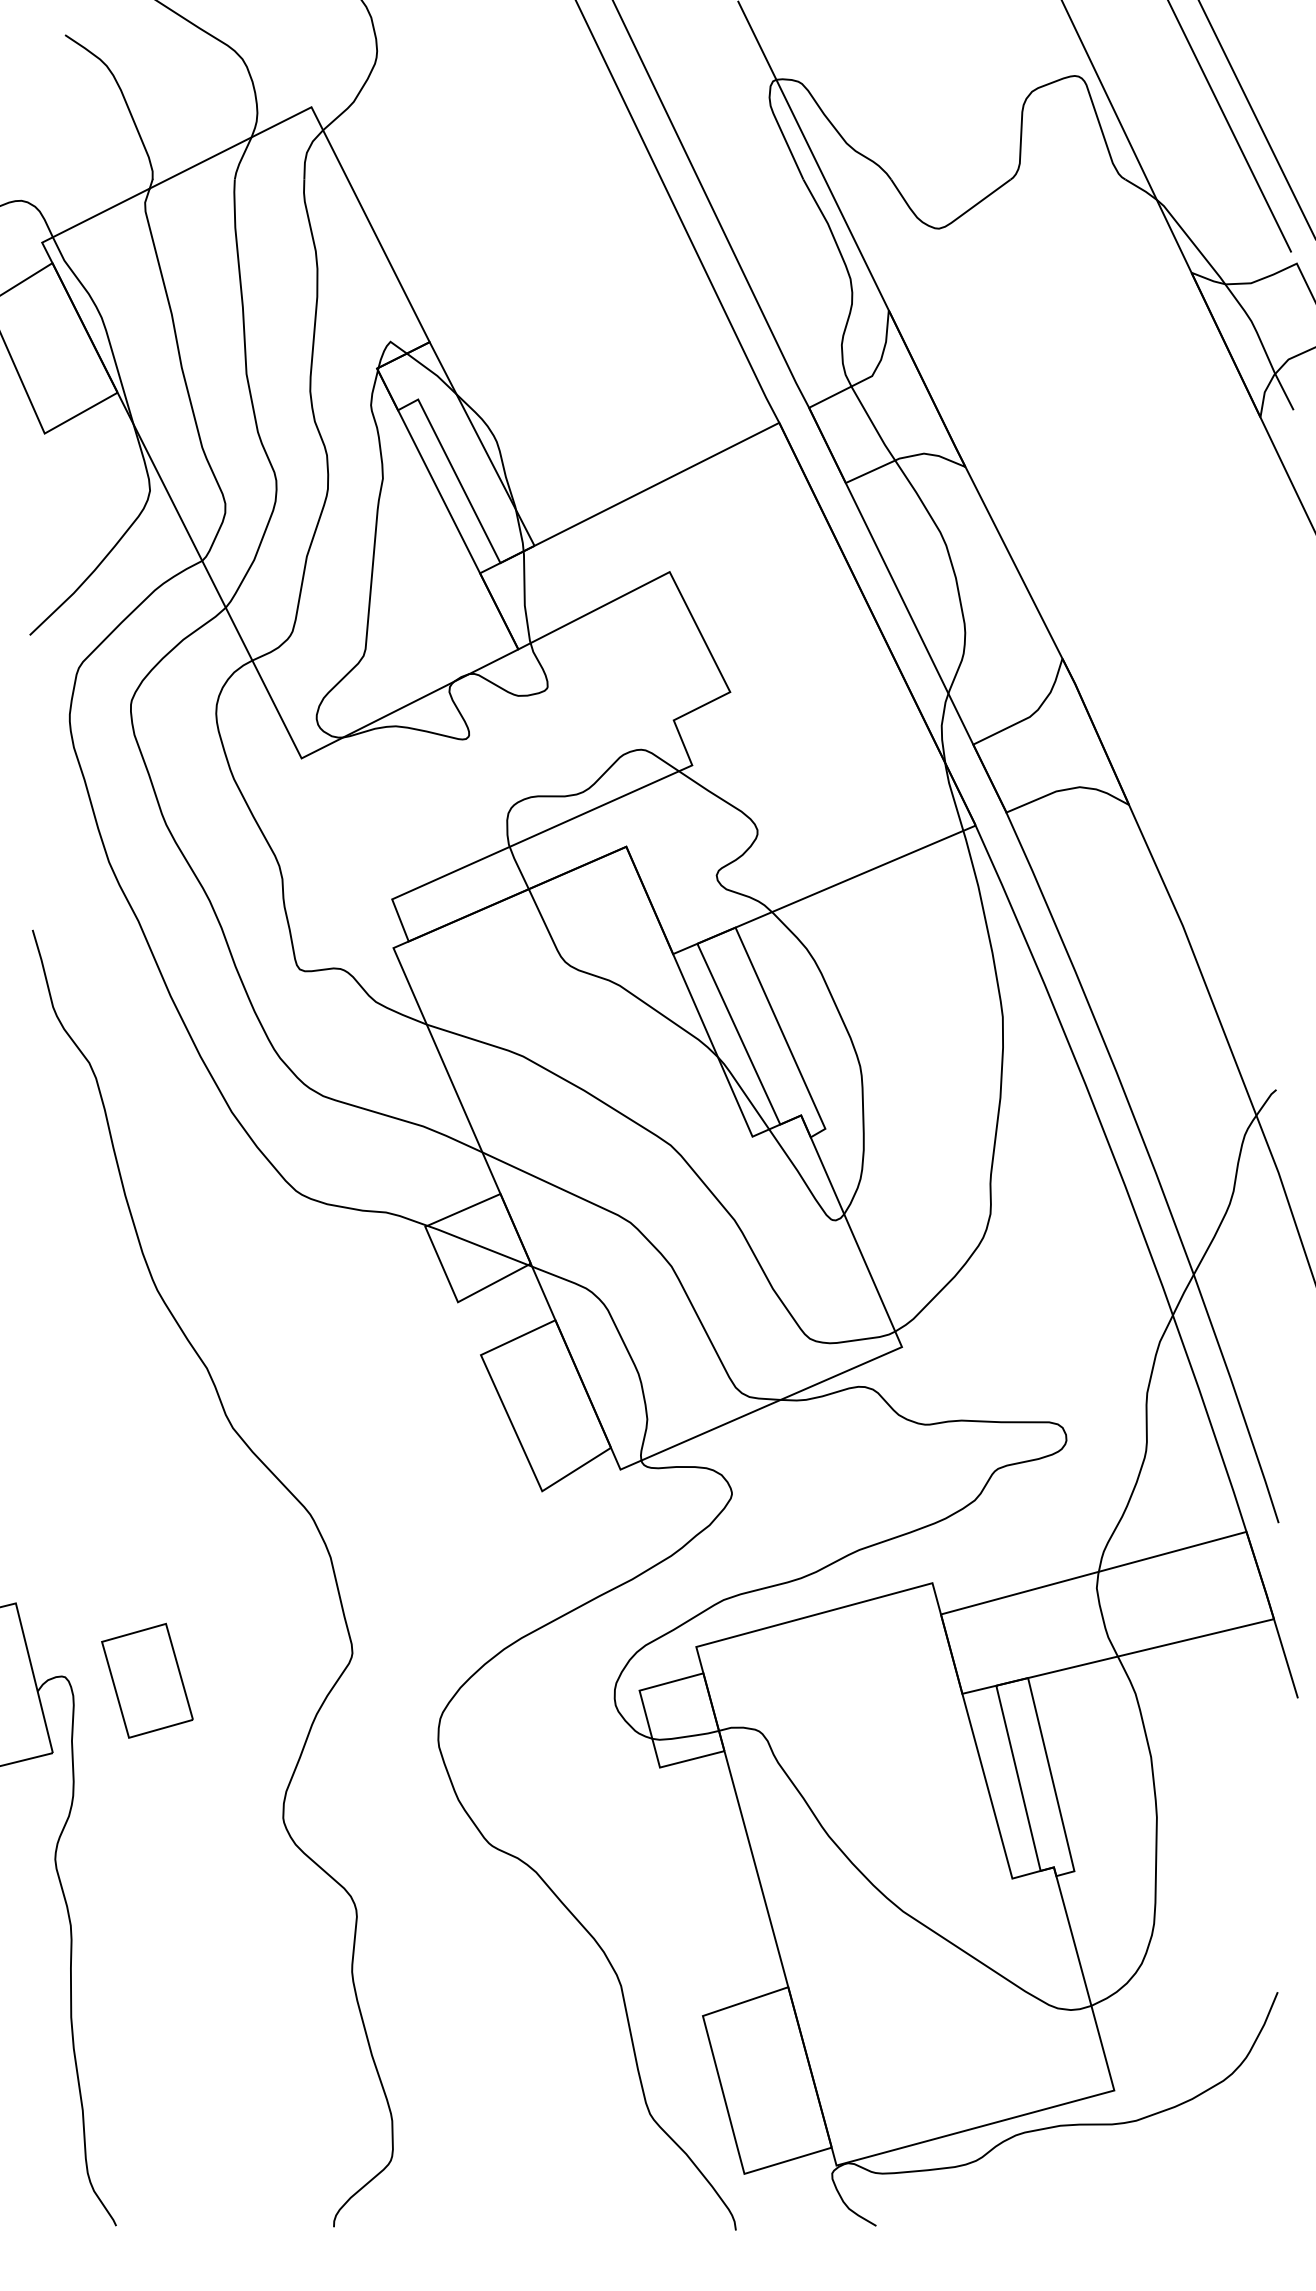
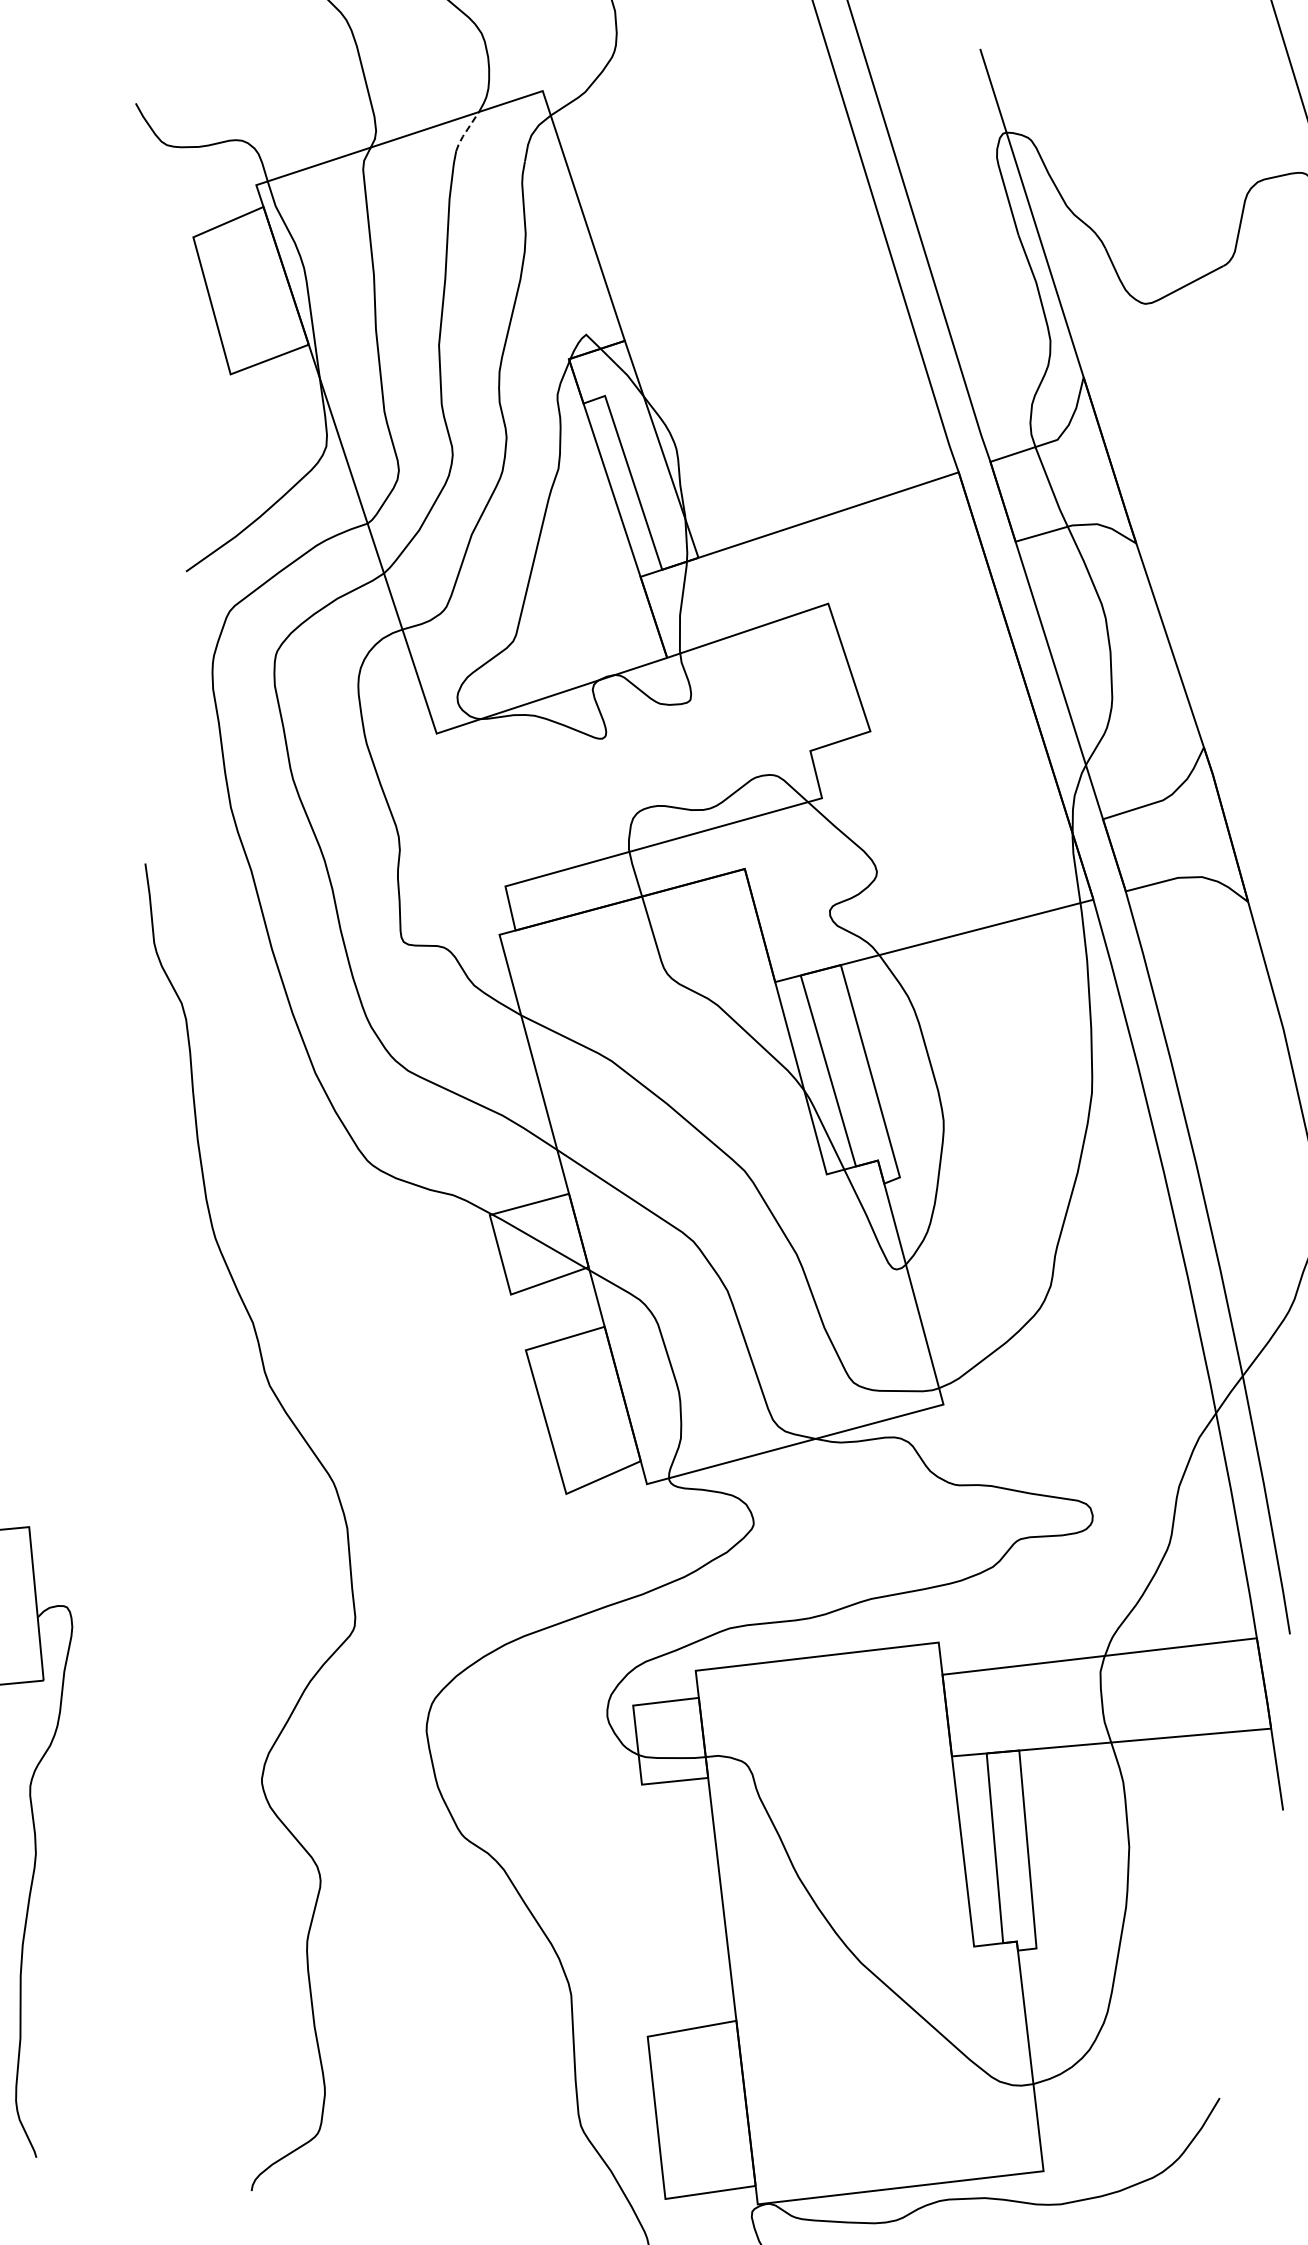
line: (241, 158) -> (465, 131), solid -> dashed
part: (147, 1680) -> (147, 1622), removed

